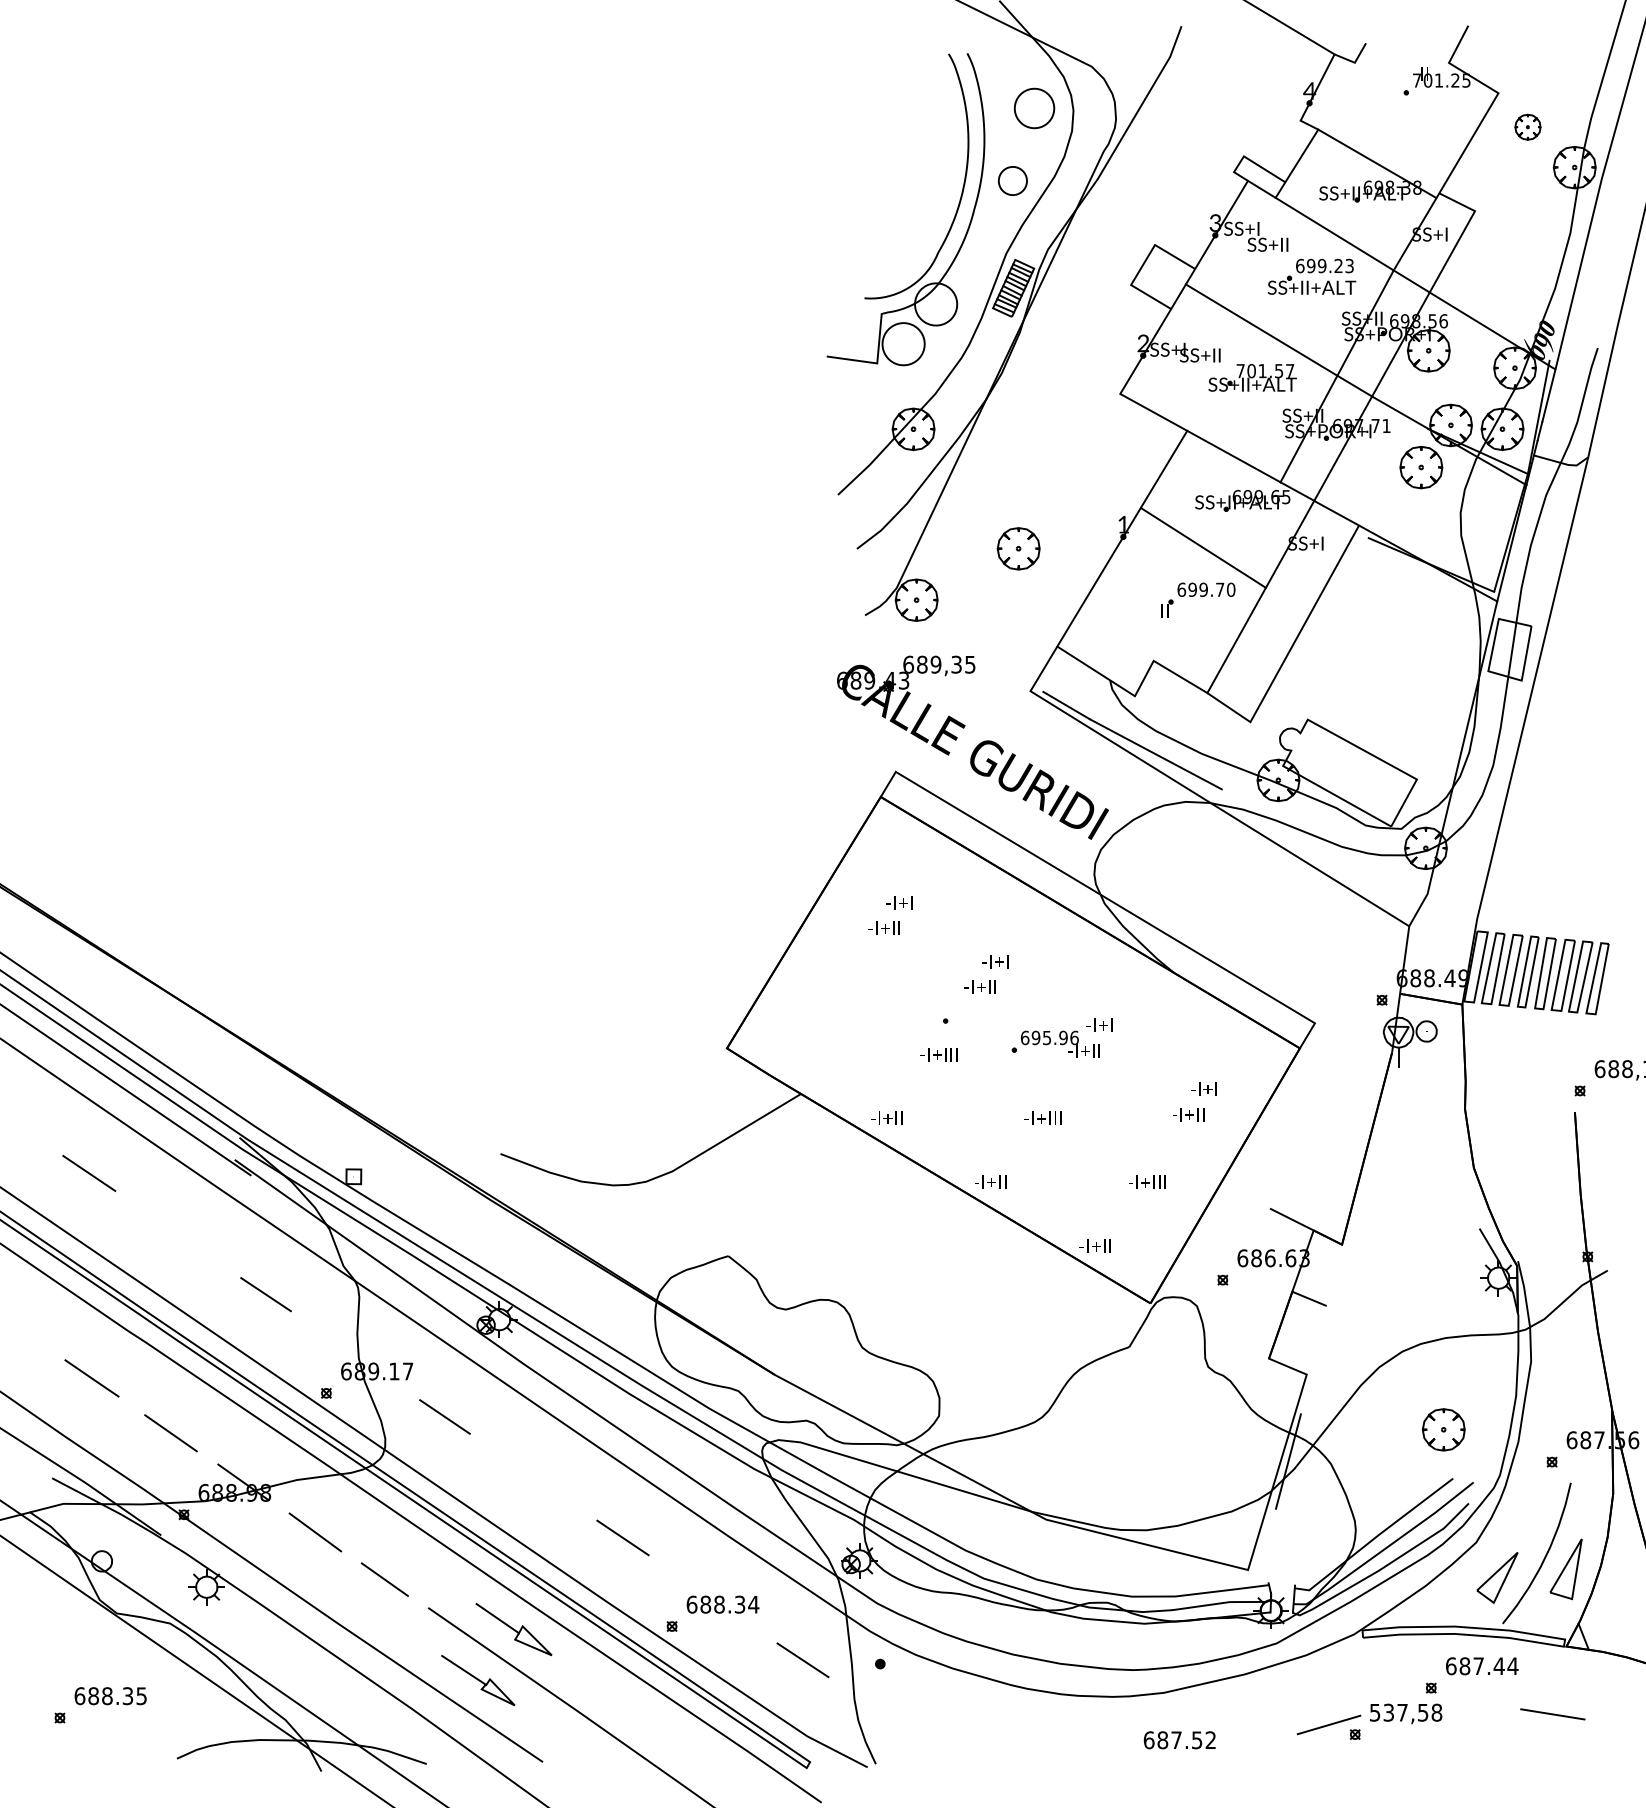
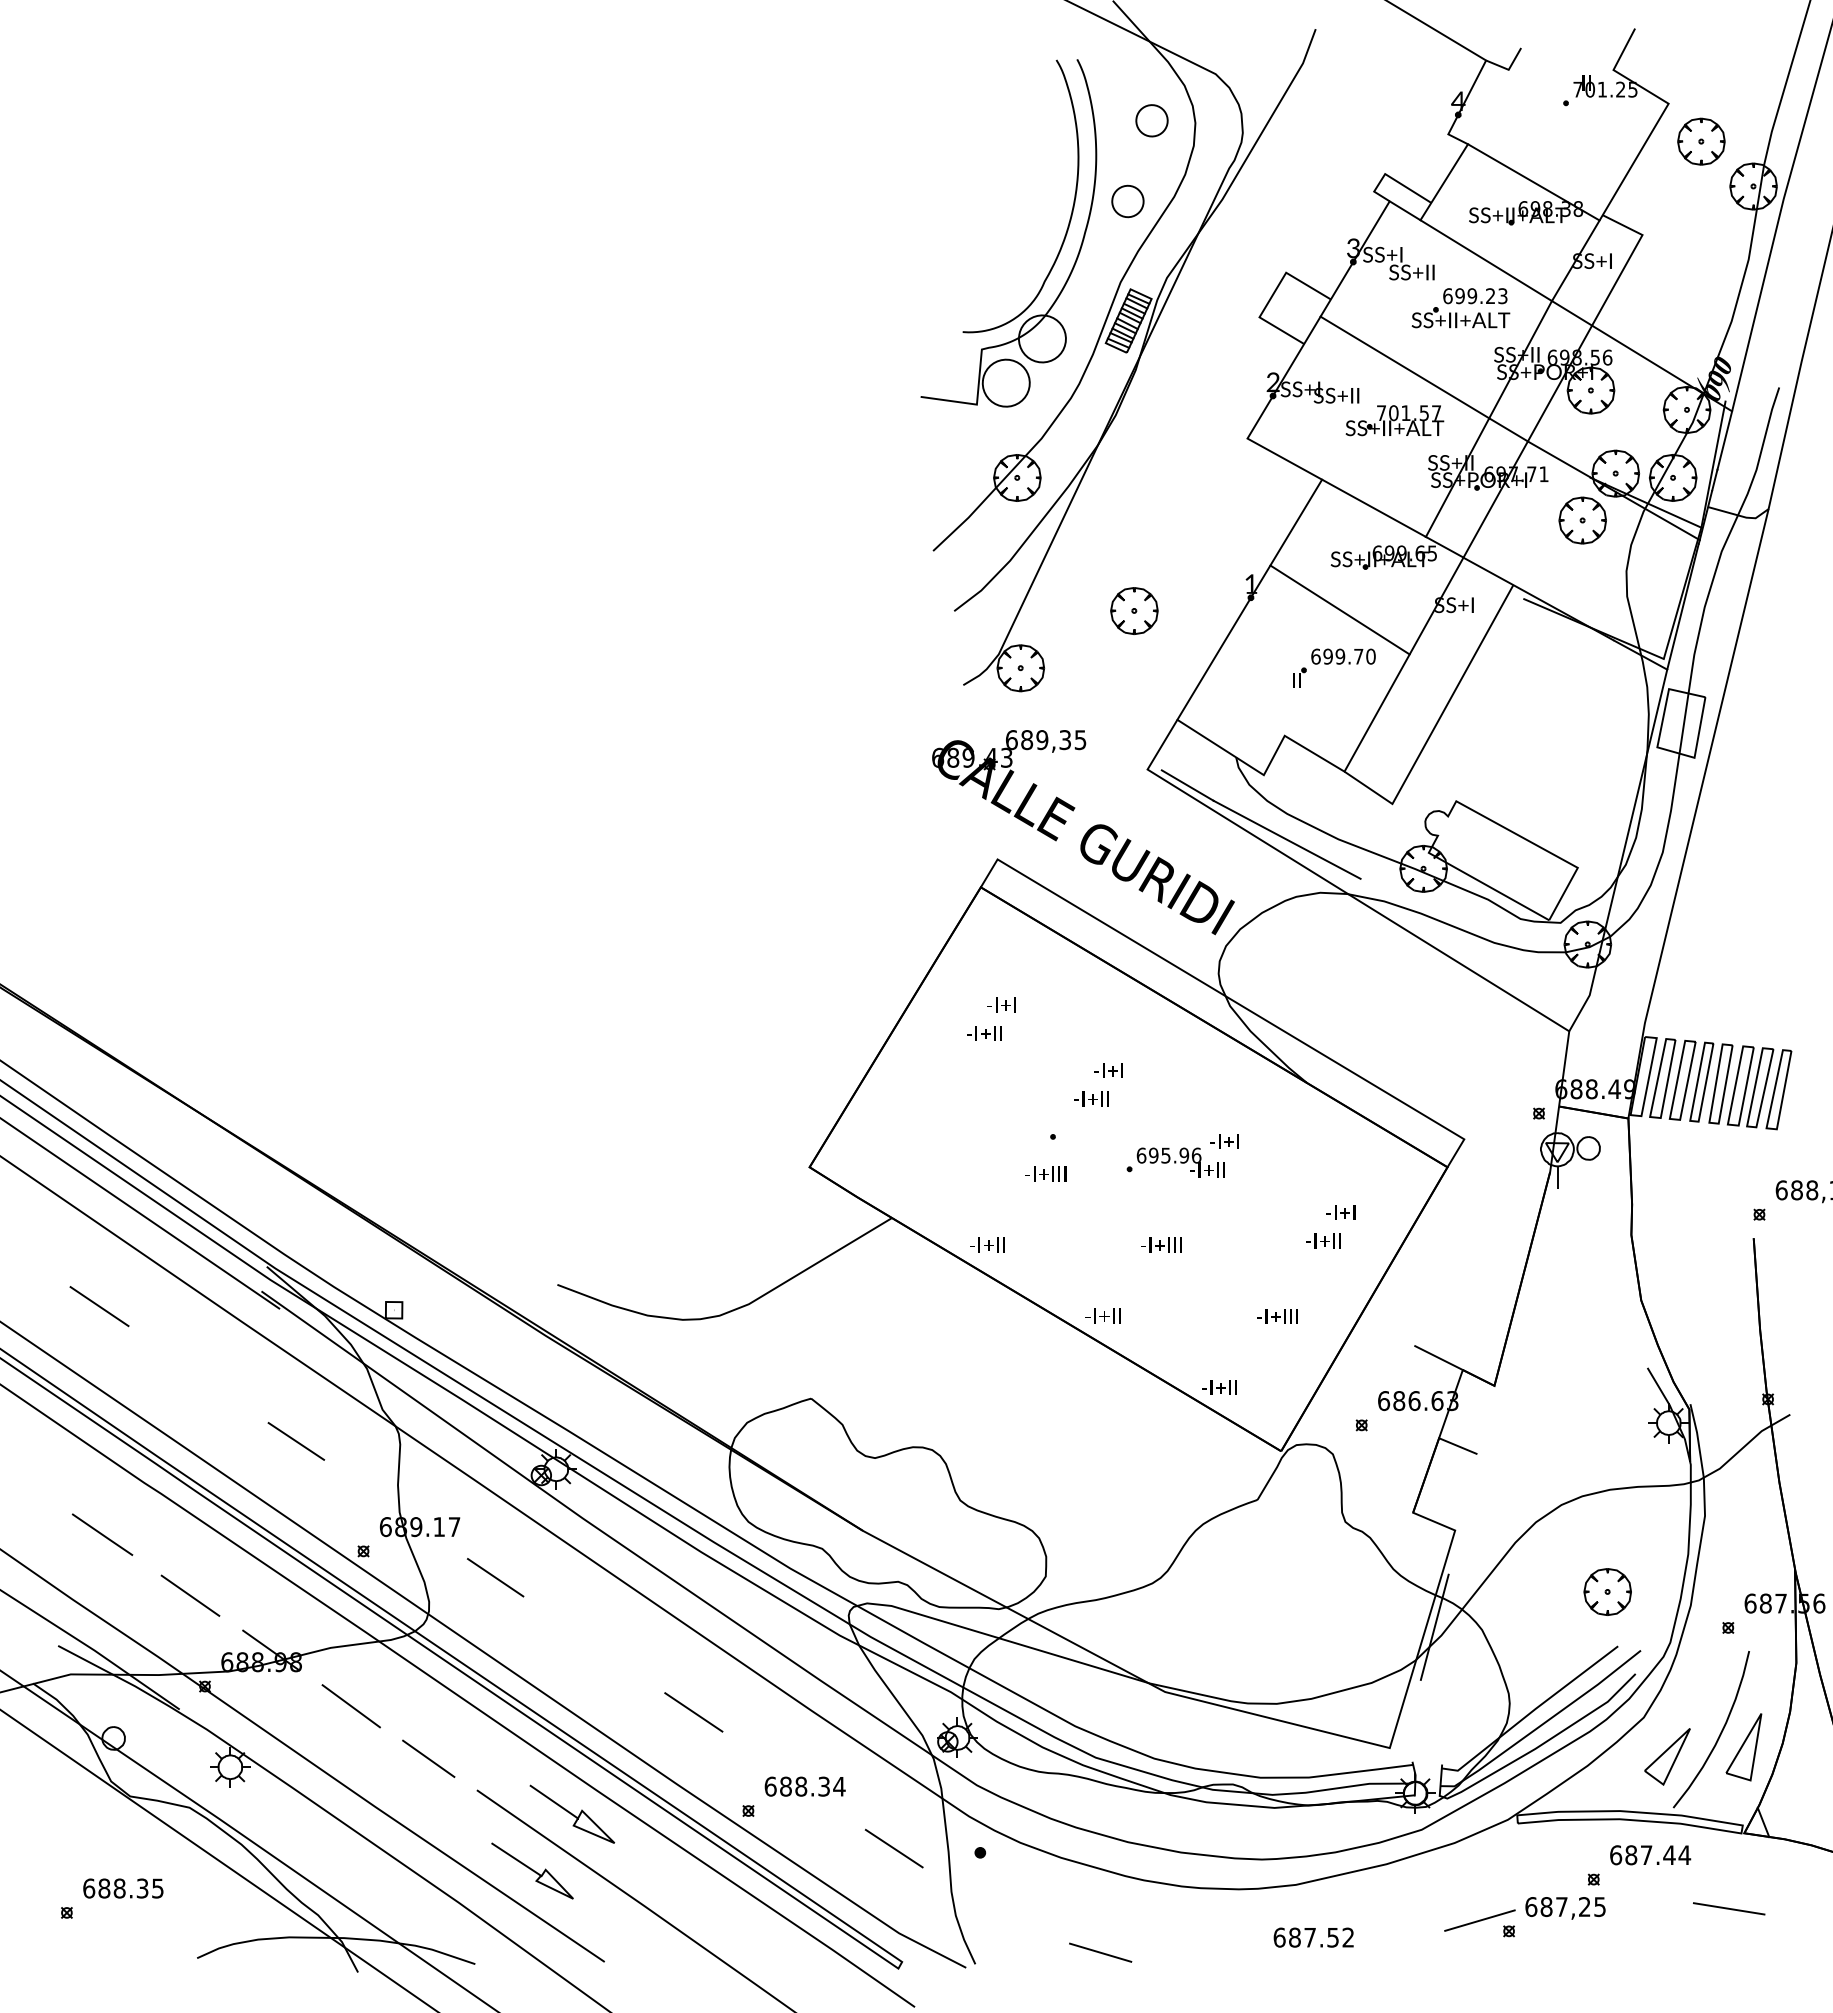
part: (1034, 108) -> (1151, 120), size x0.71
part: (1528, 127) -> (1701, 141), size x1.67
text: (1405, 1713) -> (1565, 1907), 537,58 -> 687,25
line: (988, 1753) -> (1100, 1952), added

